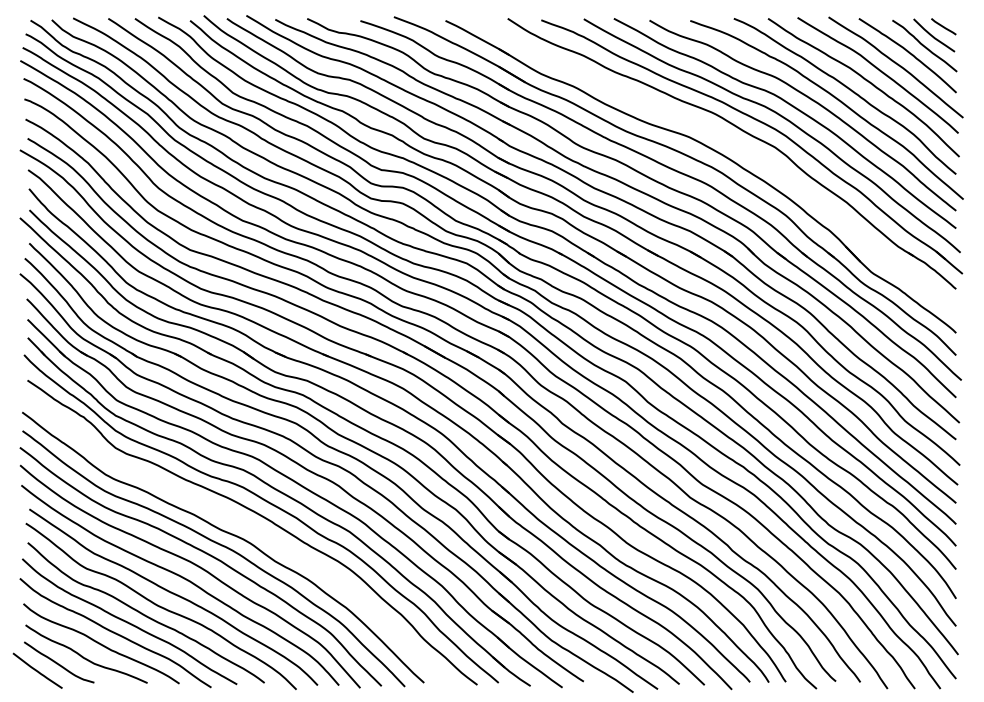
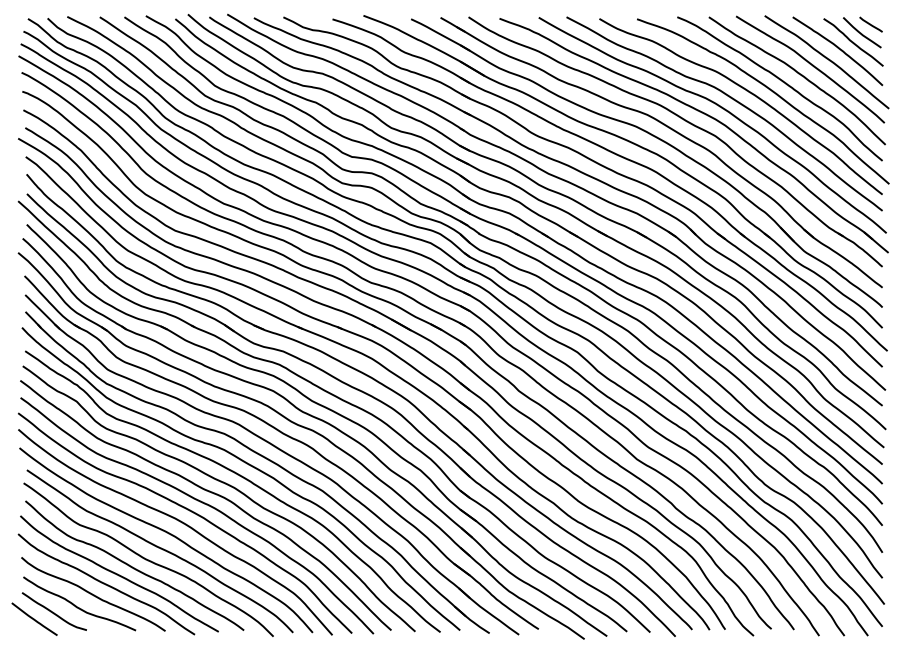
part: (729, 142) -> (673, 131), added
curve: (241, 523) -> (222, 483), added

